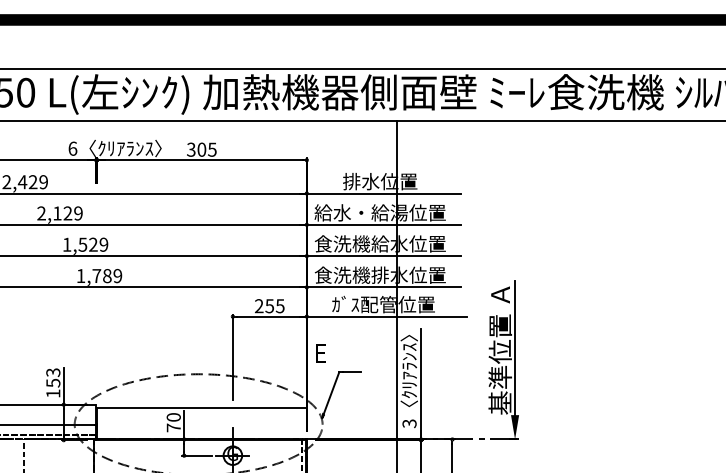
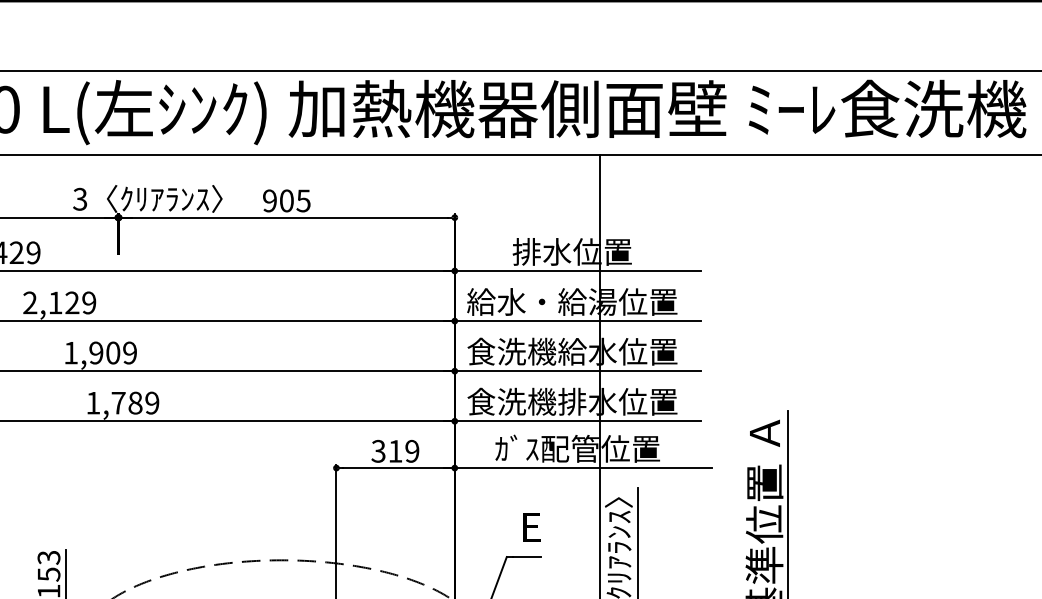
text: (72, 148) -> (79, 198), 6 -> 3
text: (191, 149) -> (270, 200), 305 -> 905
text: (87, 244) -> (103, 352), 1,529 -> 1,909
text: (269, 306) -> (395, 451), 255 -> 319
text: (320, 353) -> (531, 527), moved

